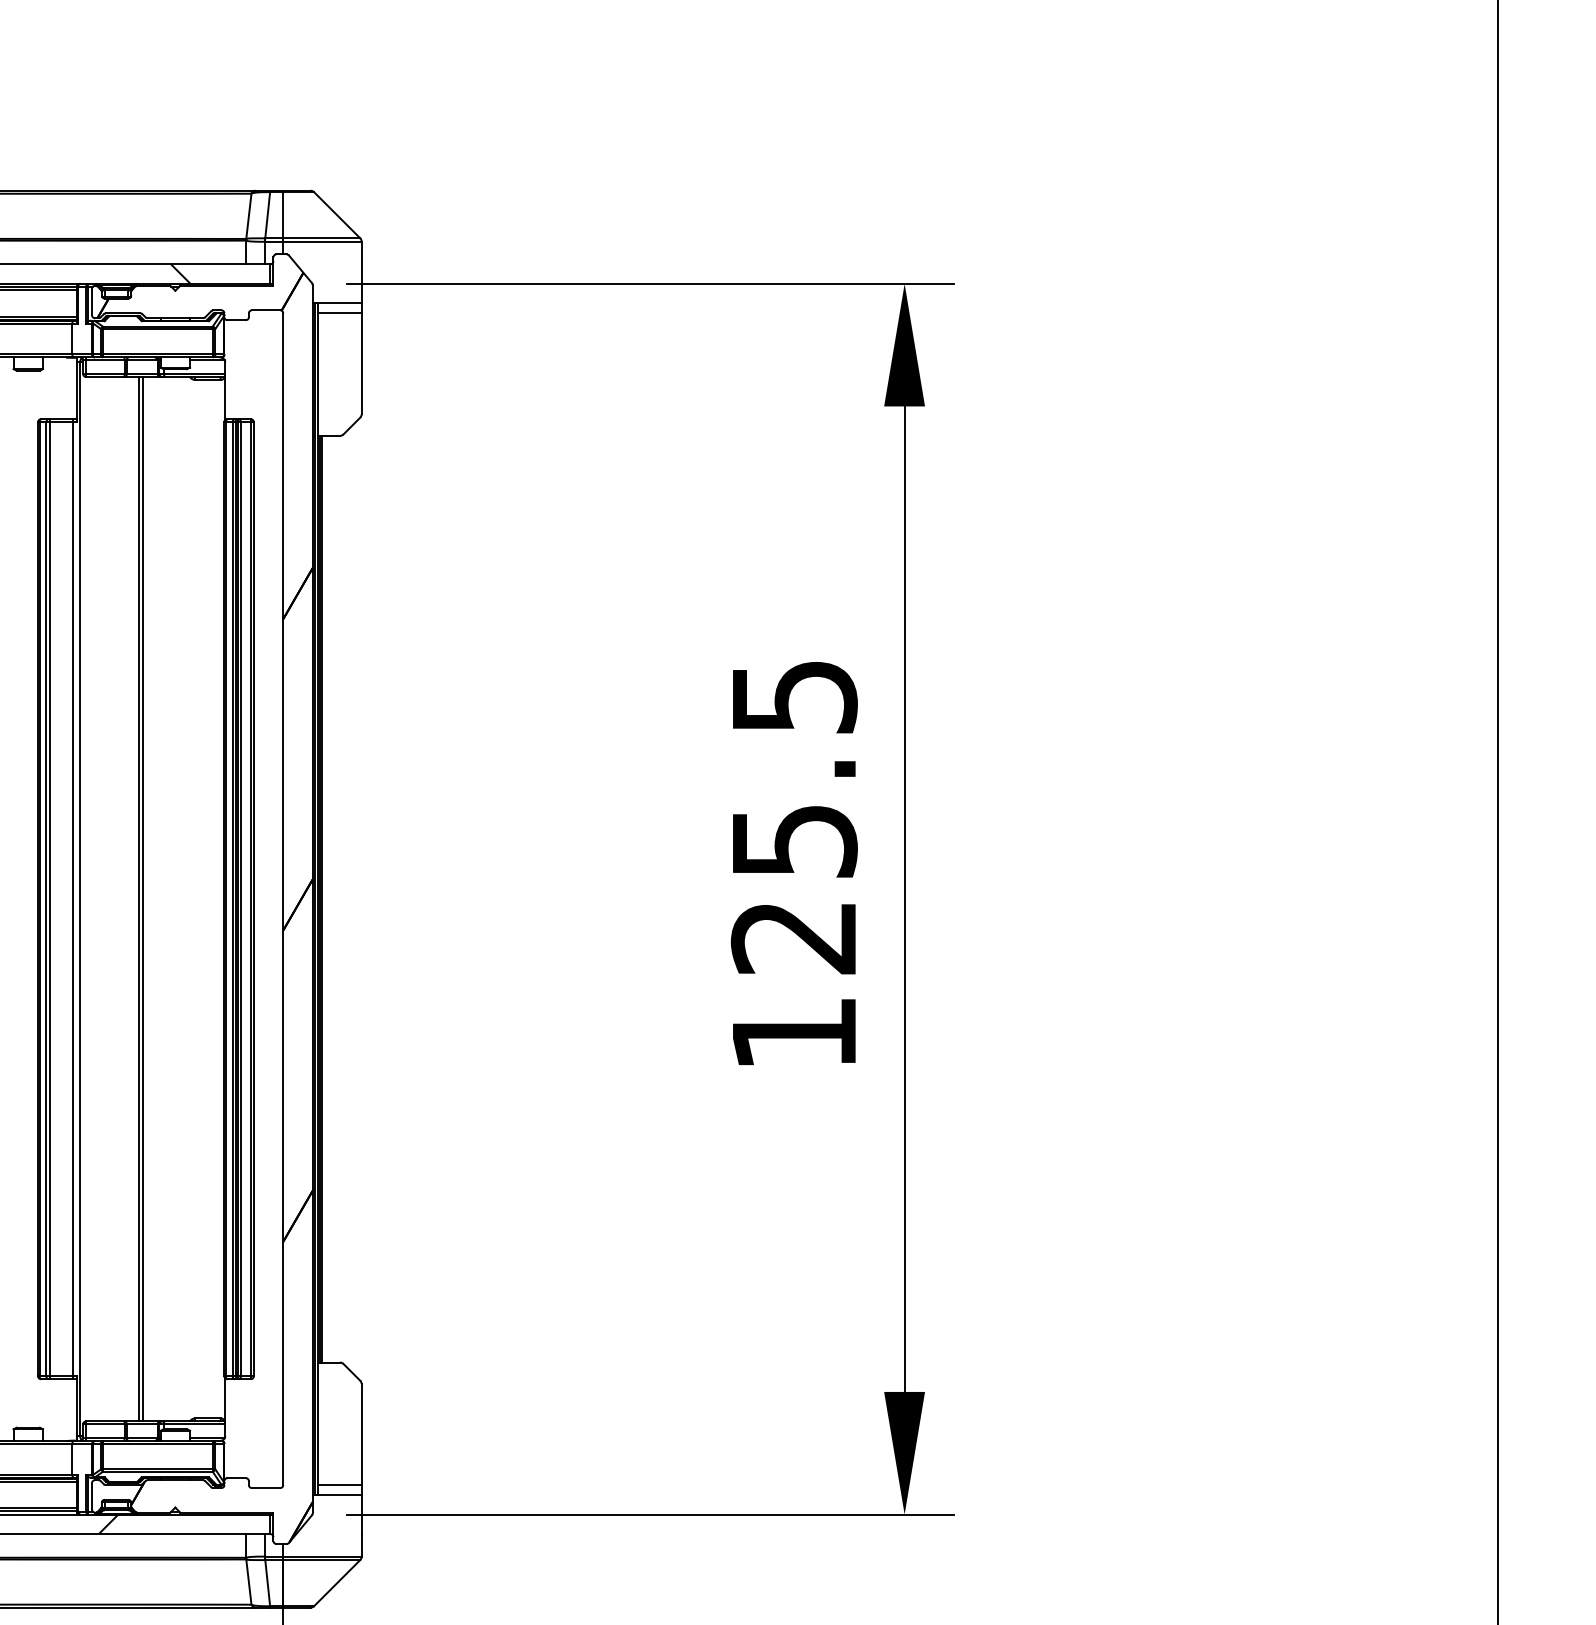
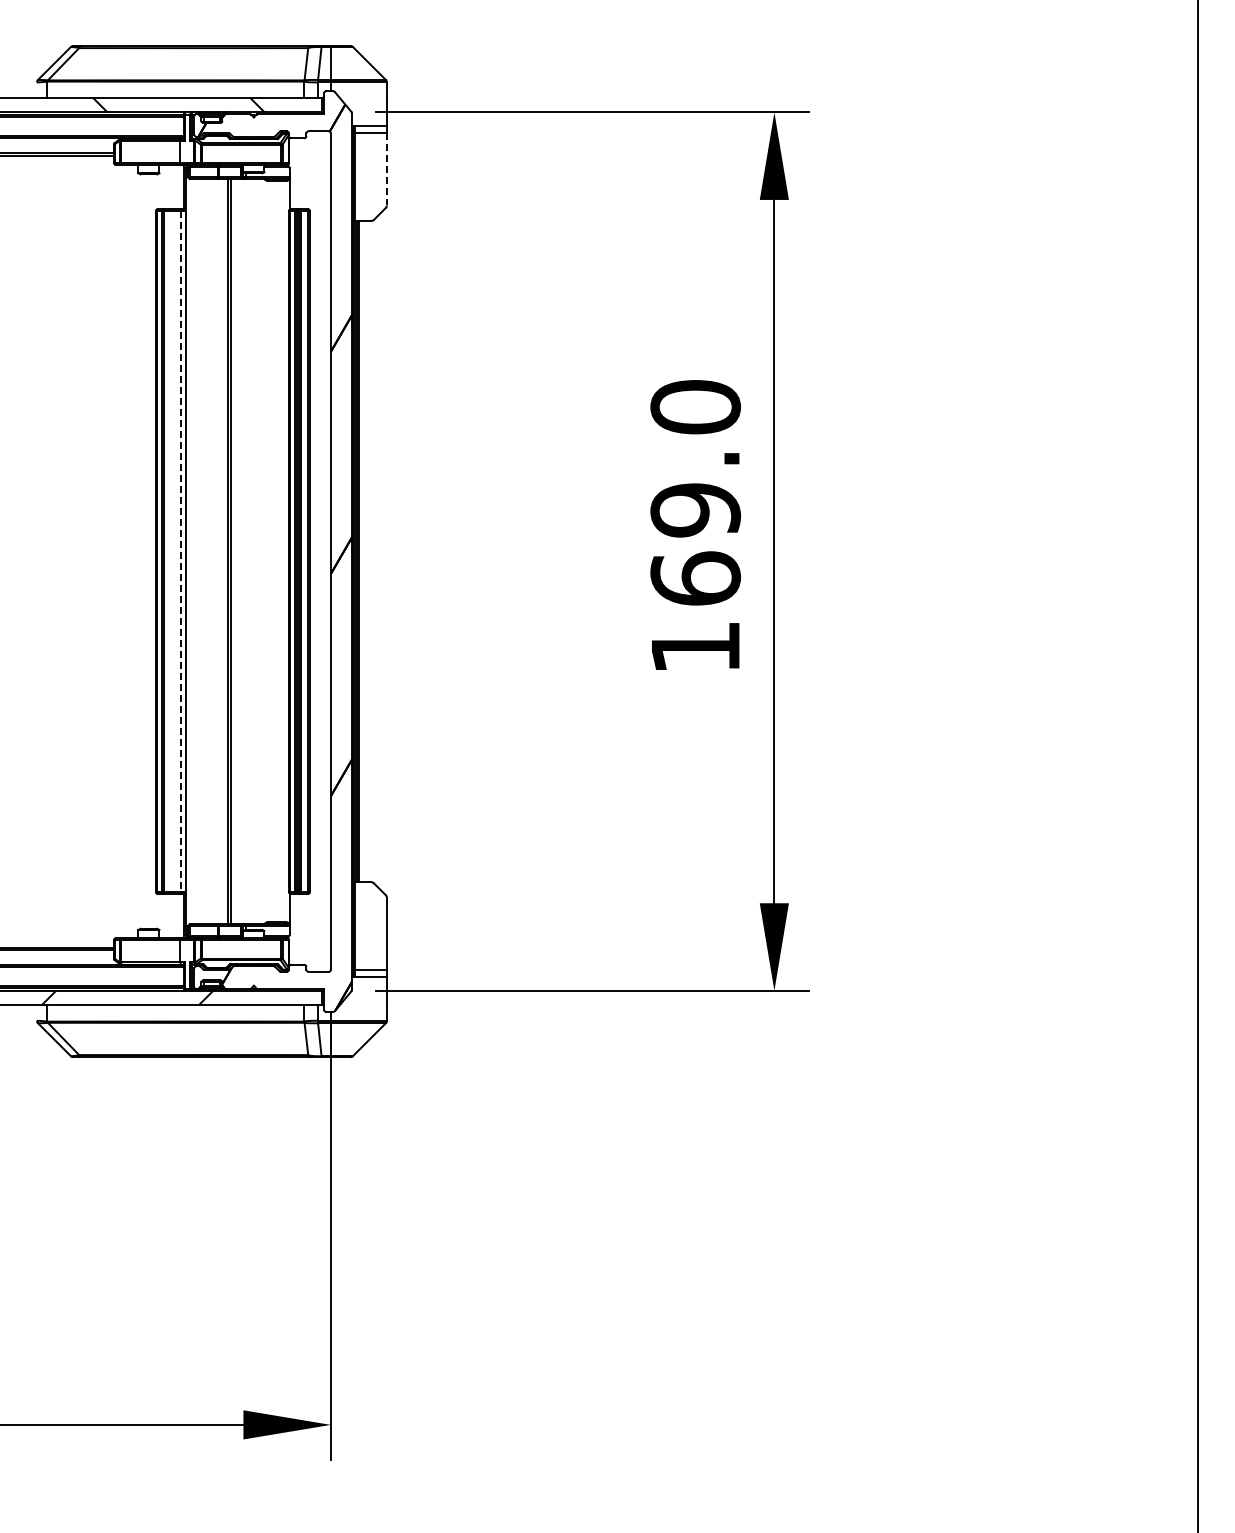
line: (361, 363) -> (386, 169), solid -> dashed
text: (794, 816) -> (695, 492), 125.5 -> 169.0
line: (73, 900) -> (181, 552), solid -> dashed

